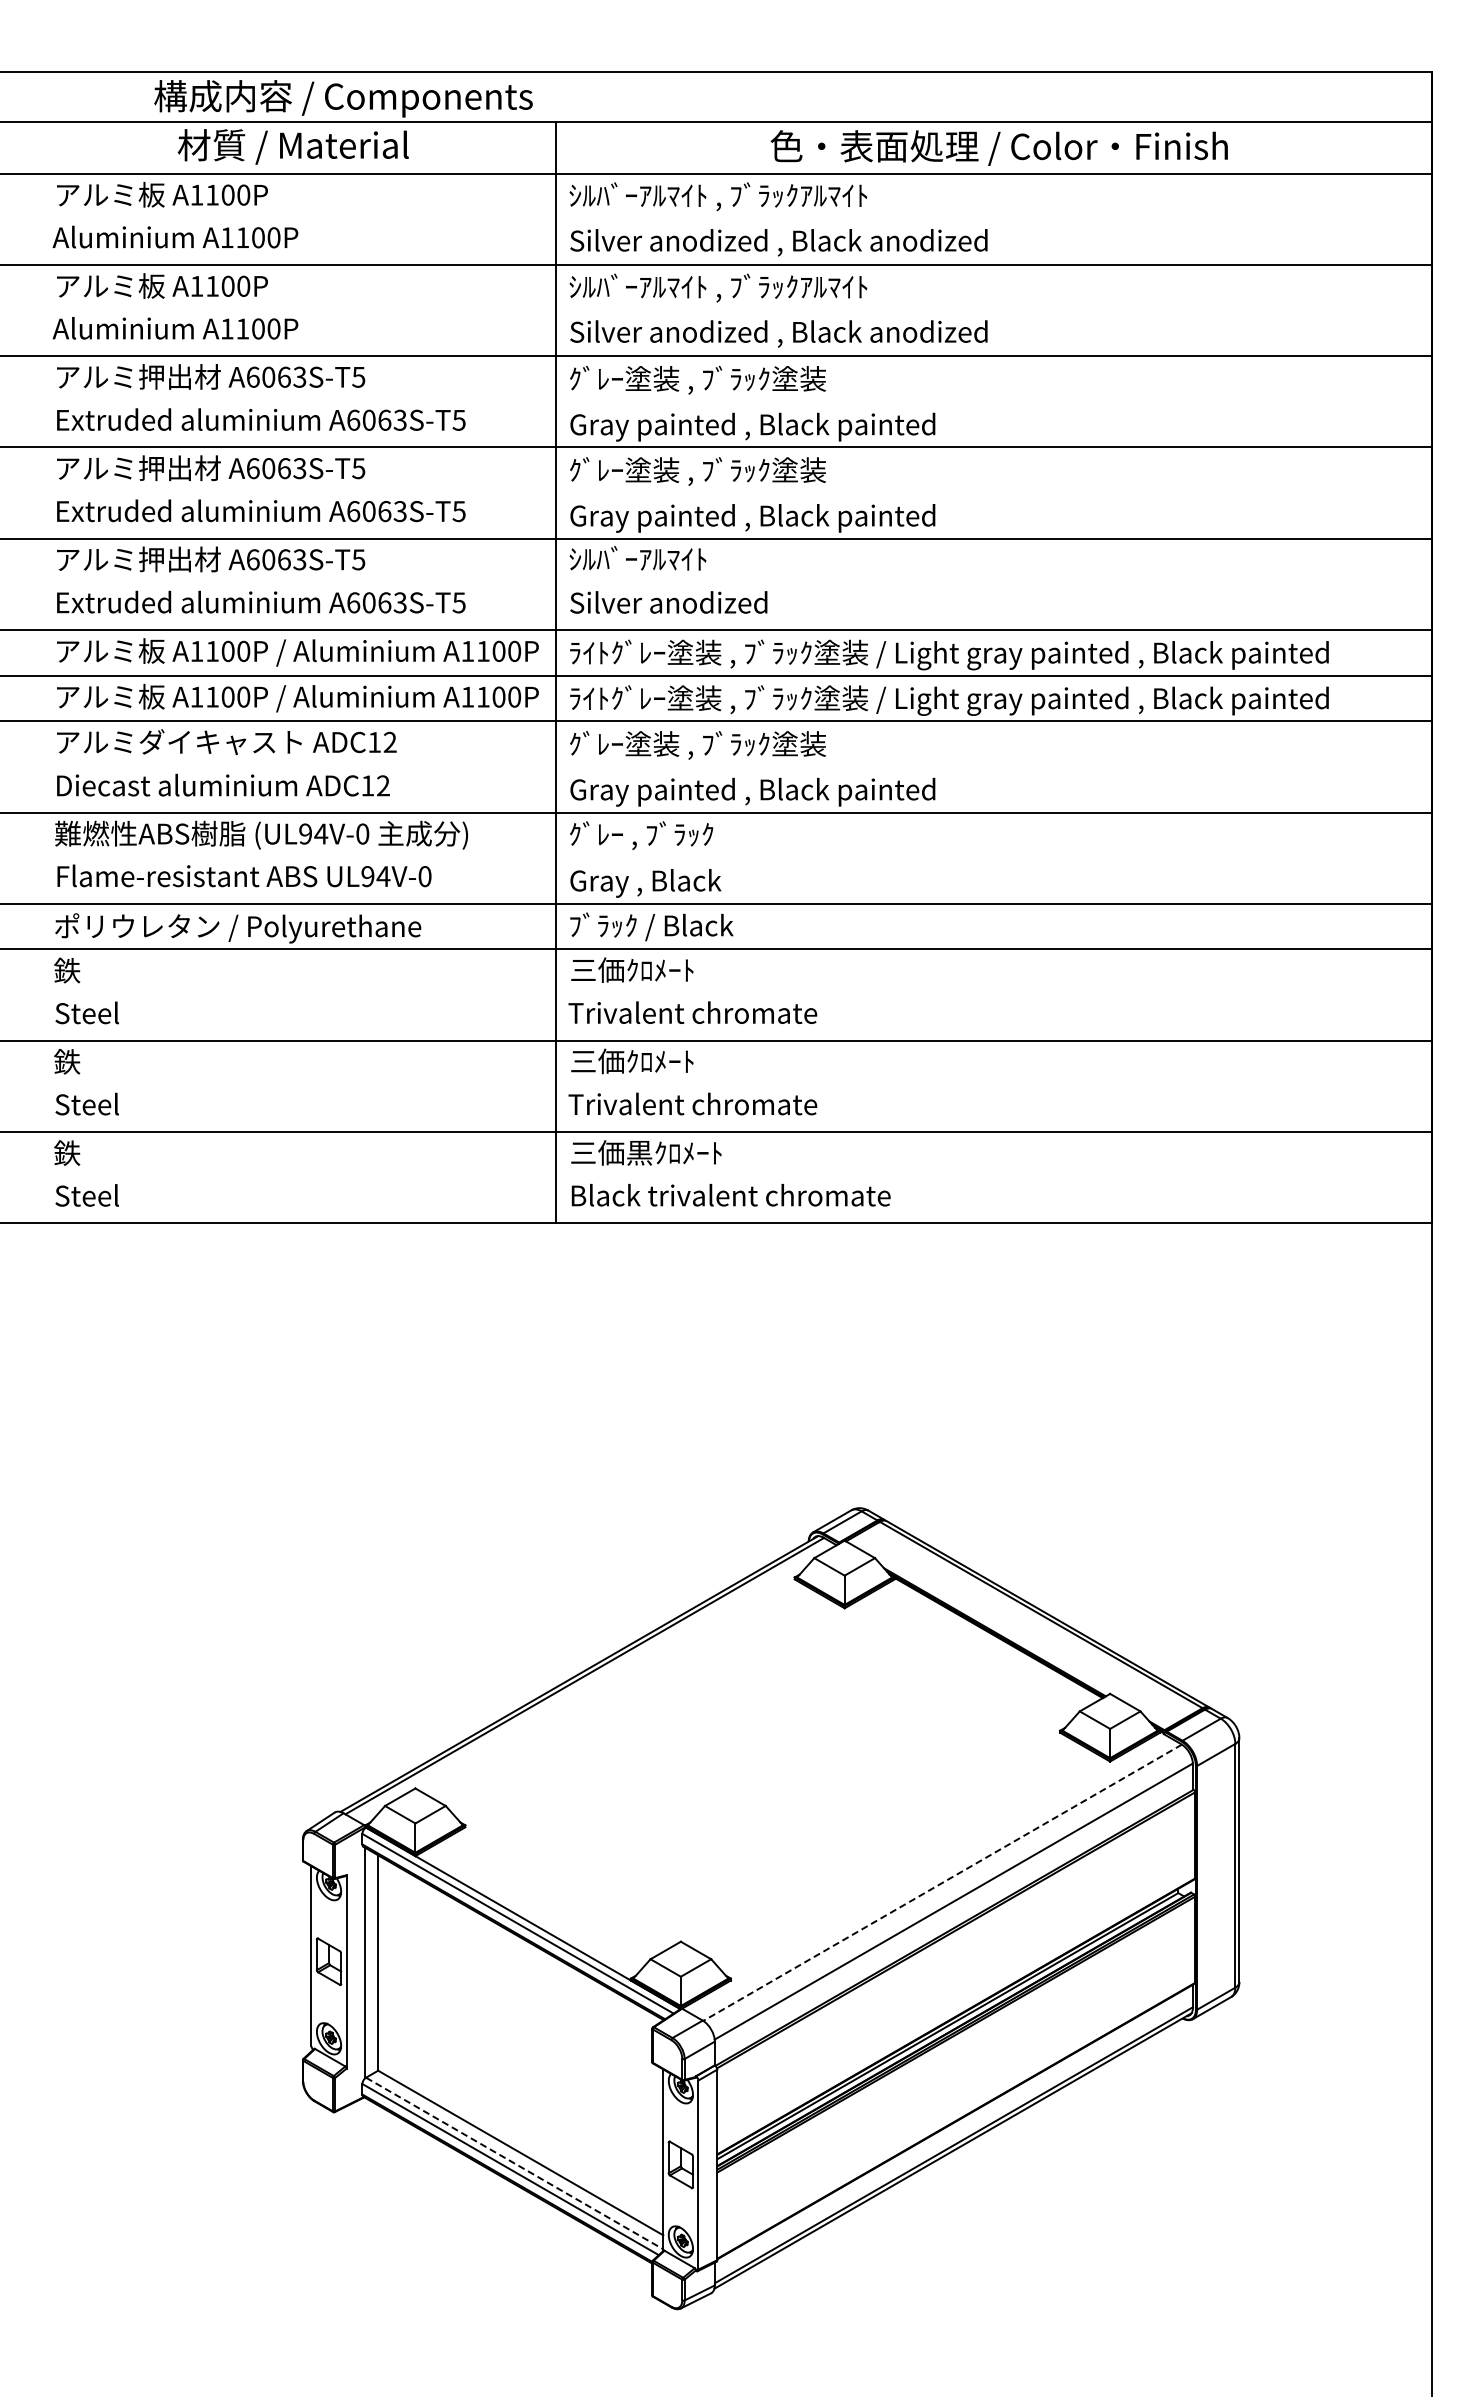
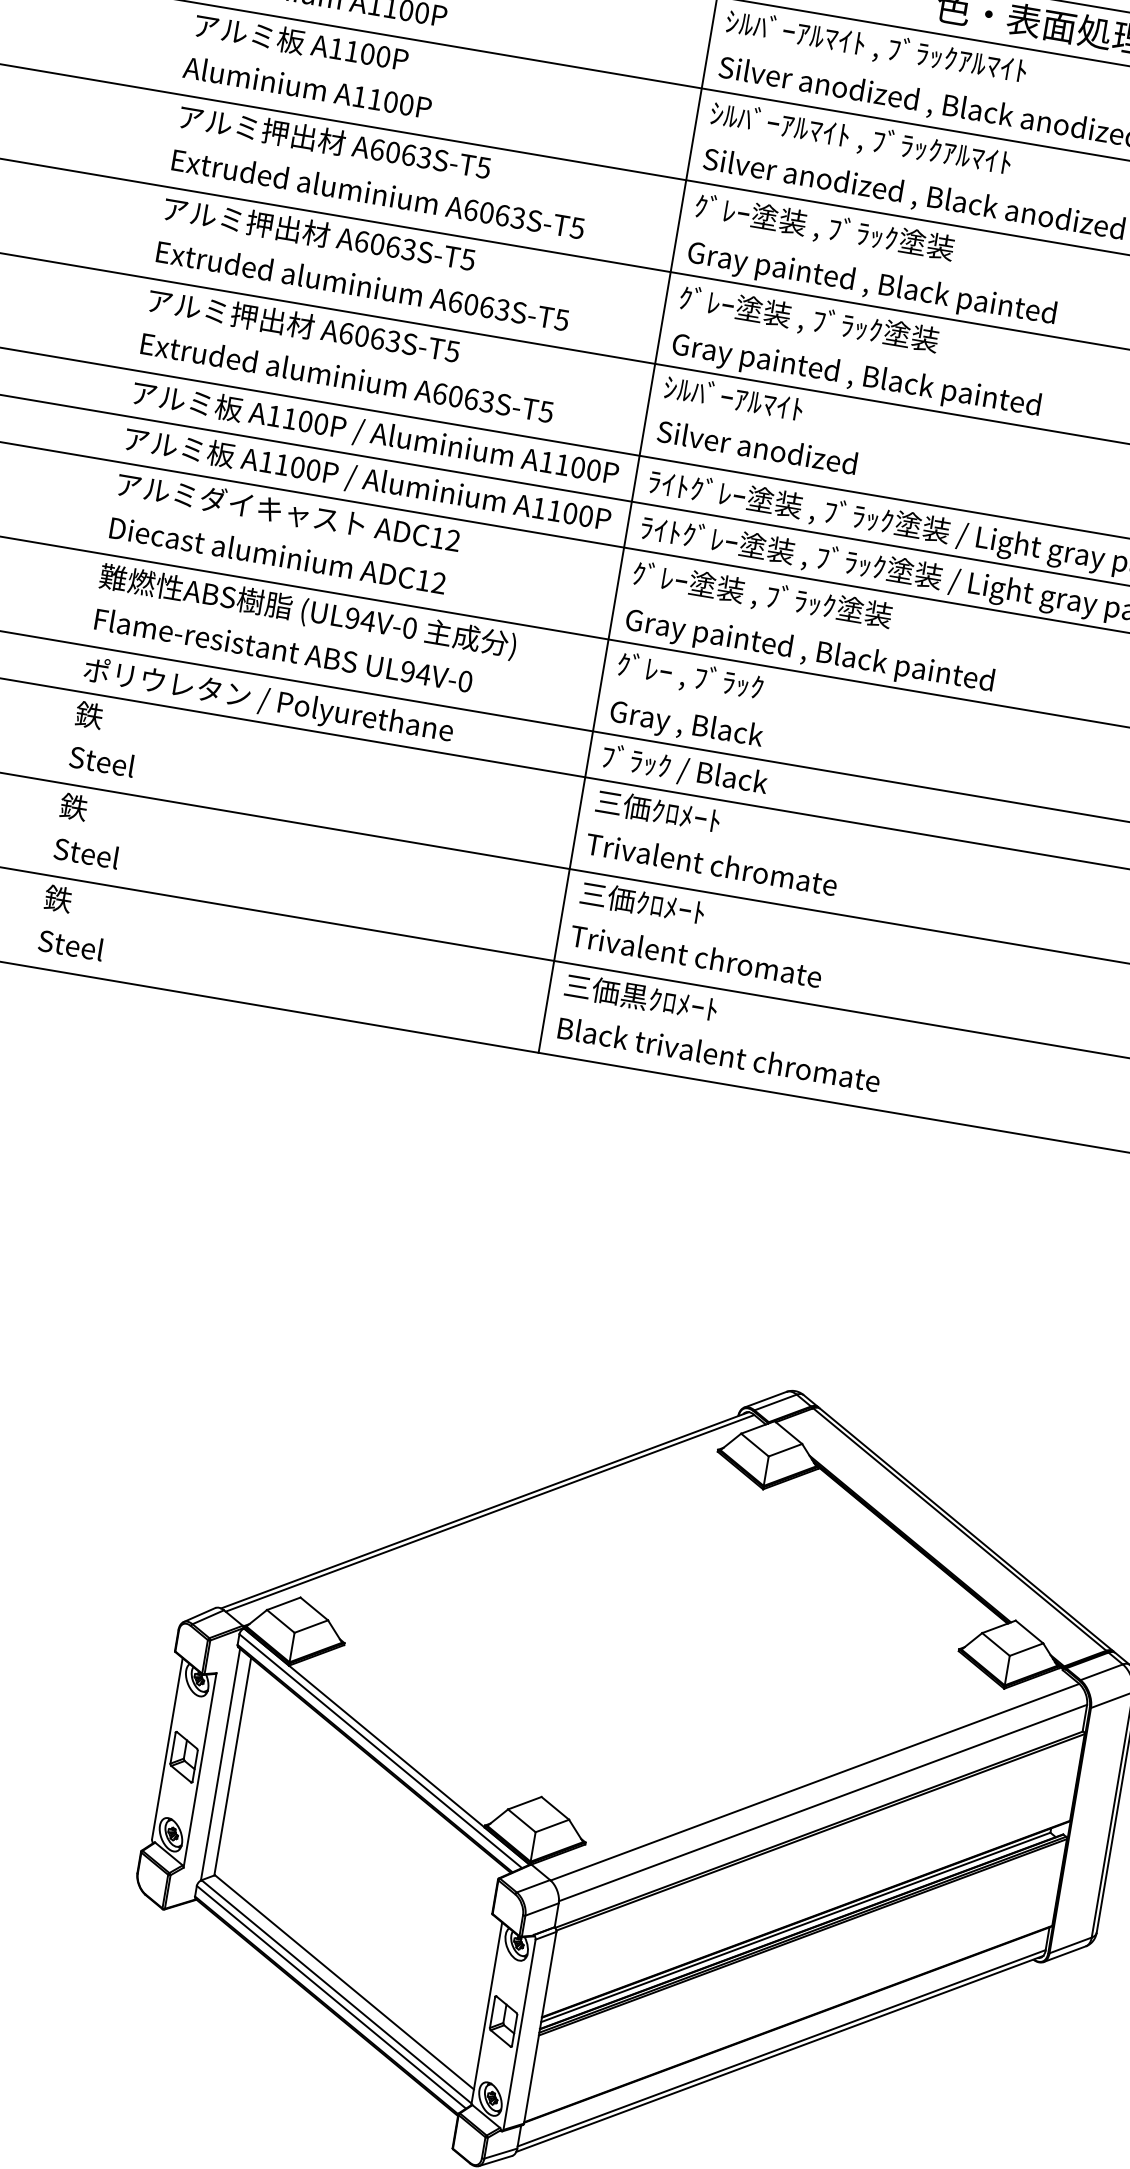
line: (942, 1883) -> (814, 1782), dashed -> solid
line: (514, 2163) -> (336, 1991), dashed -> solid

